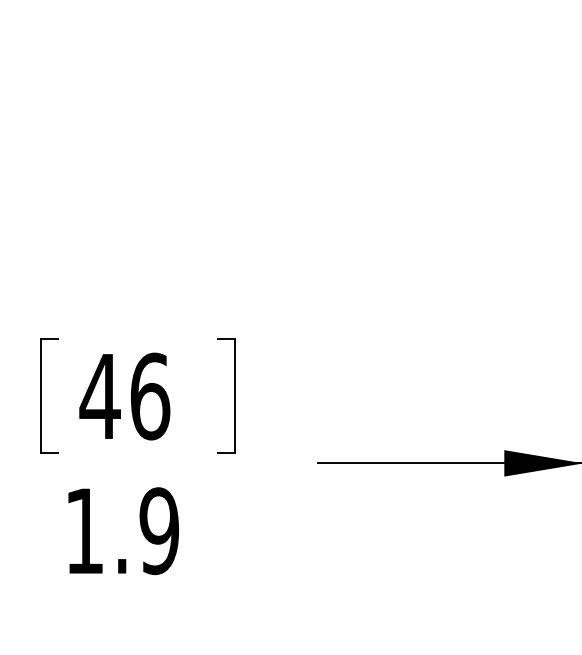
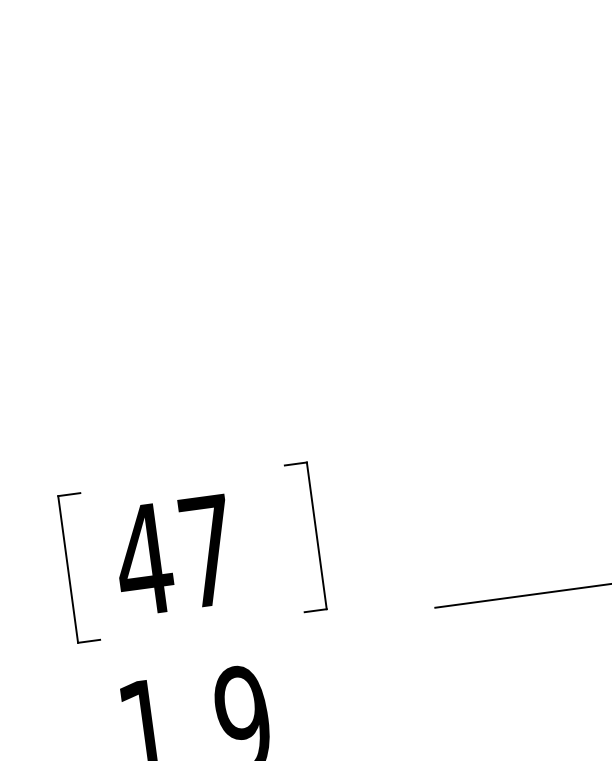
text: (150, 396) -> (208, 551), 46 -> 47

